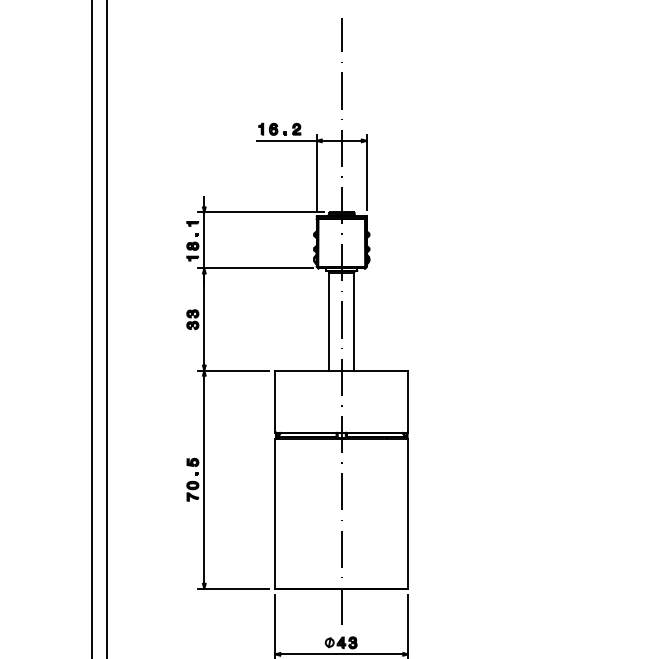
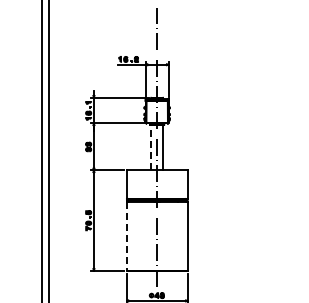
line: (329, 320) -> (151, 147), solid -> dashed
line: (275, 514) -> (126, 236), solid -> dashed

